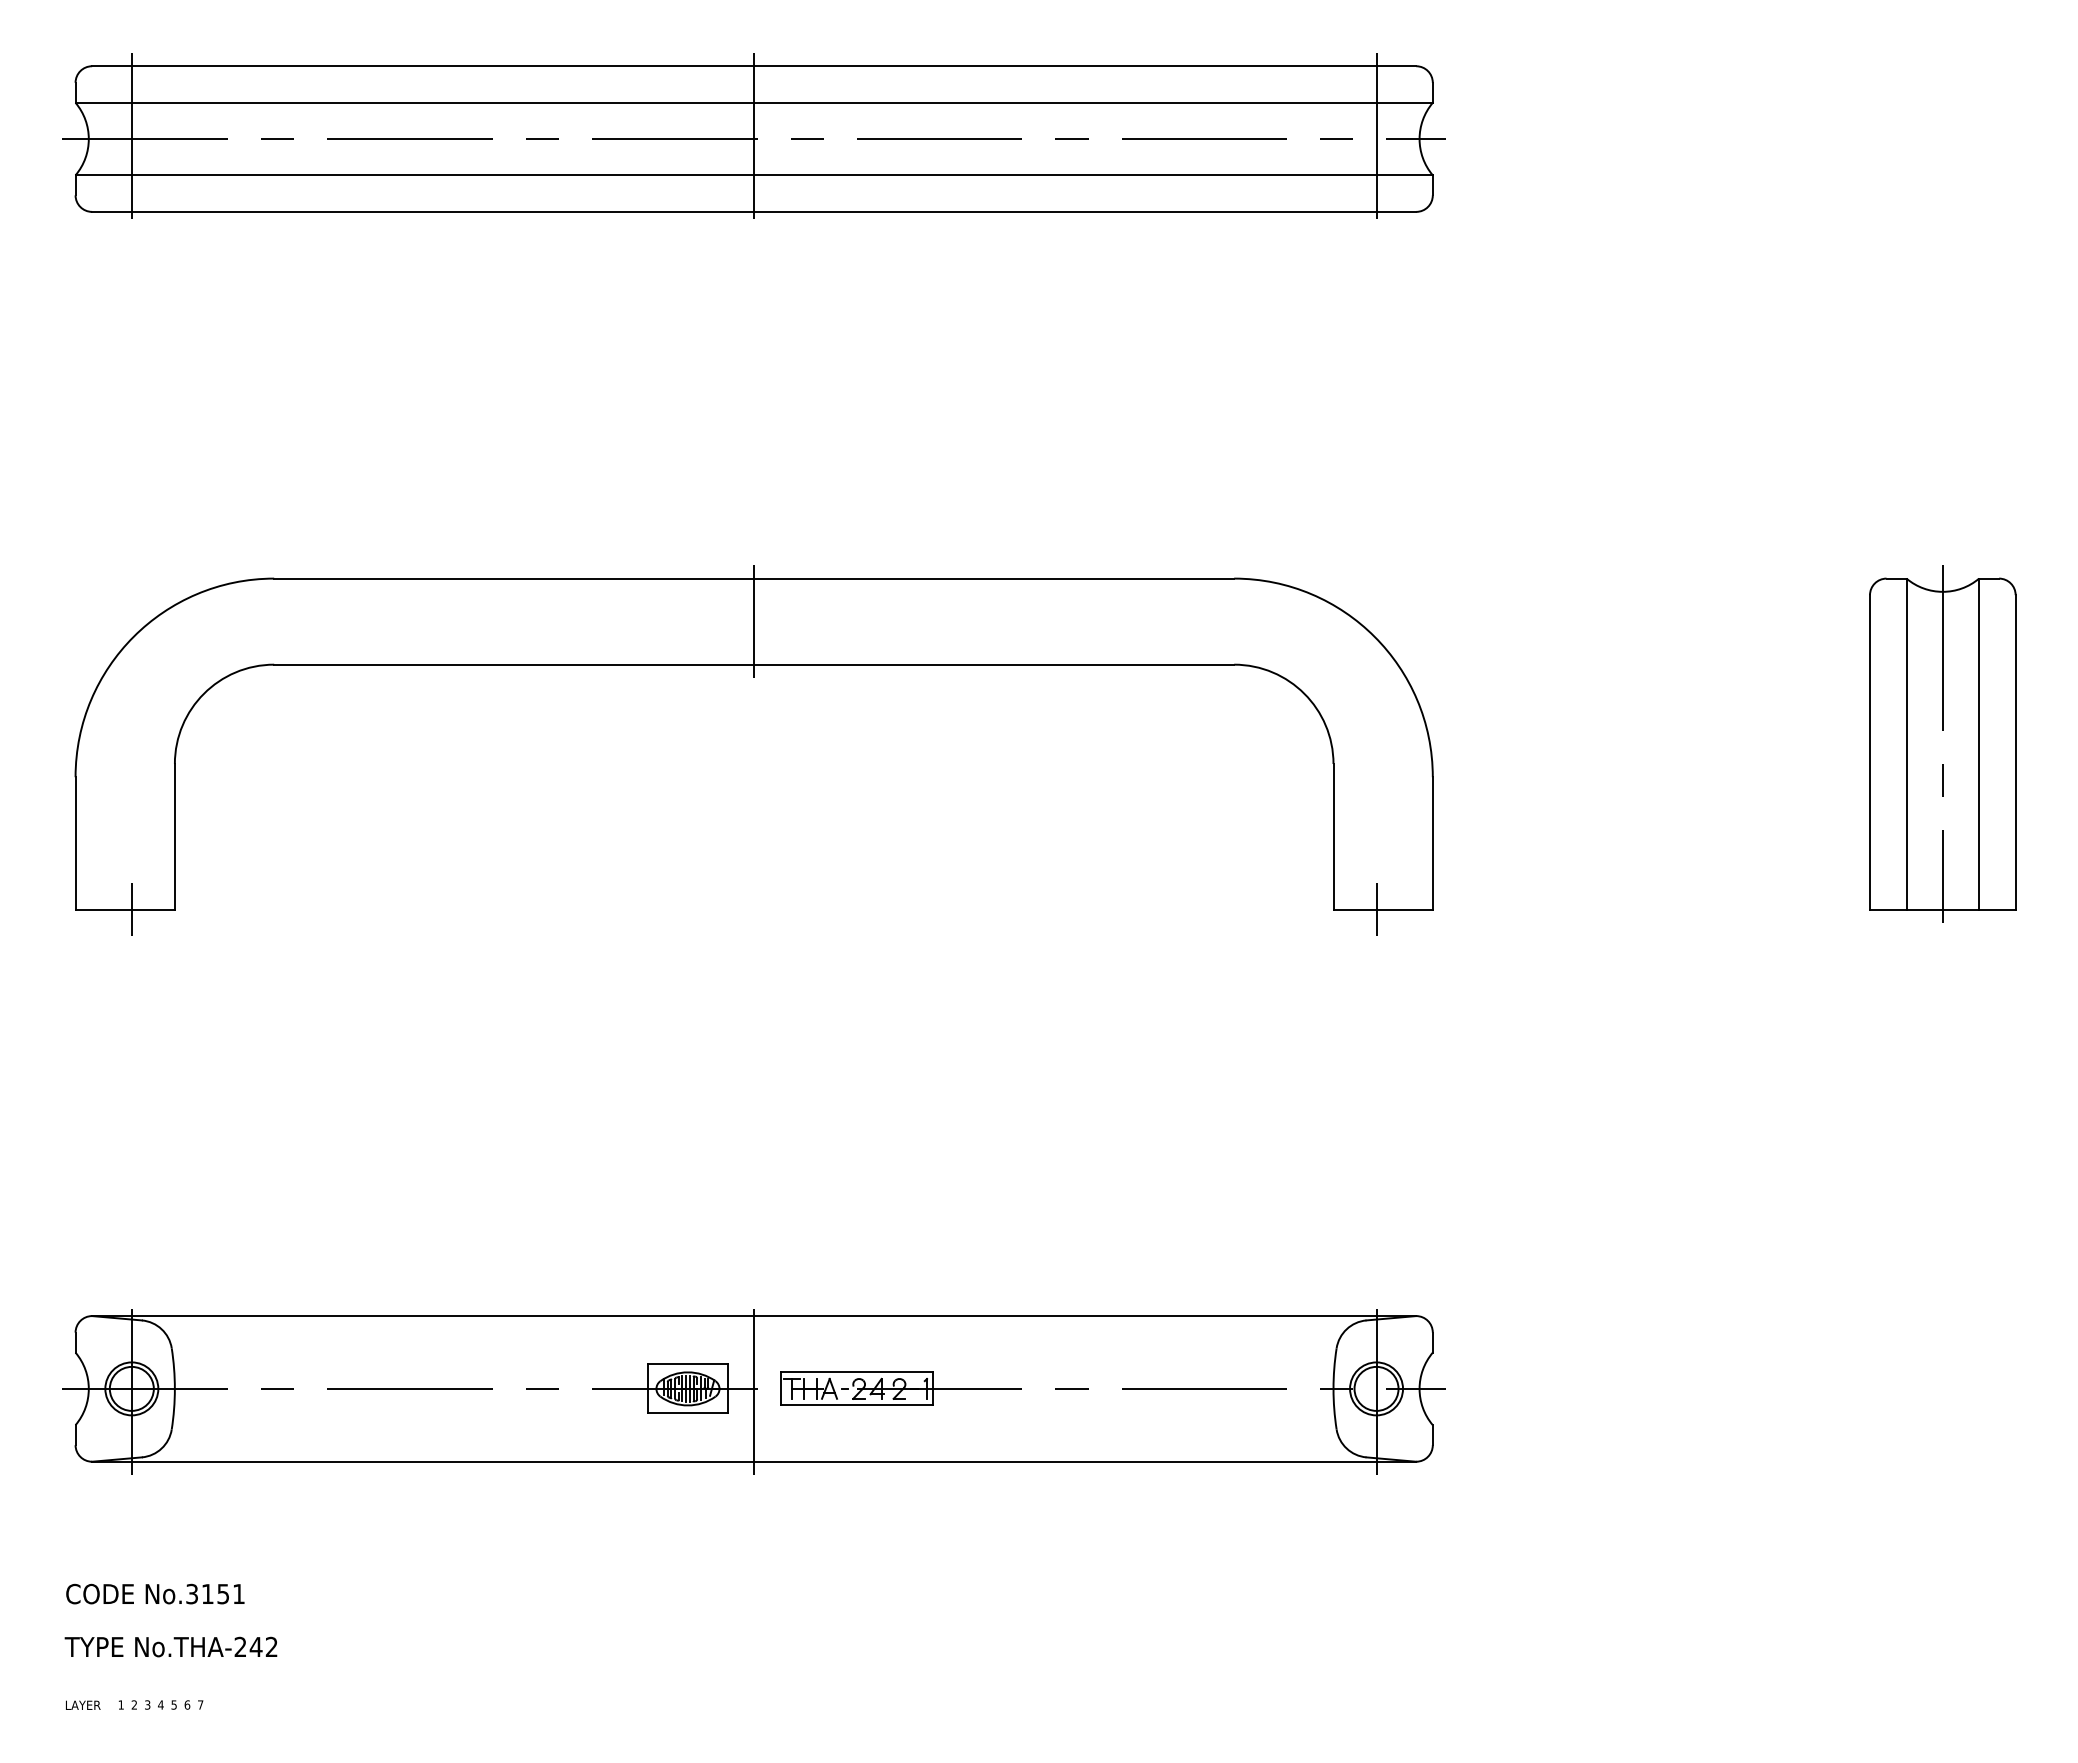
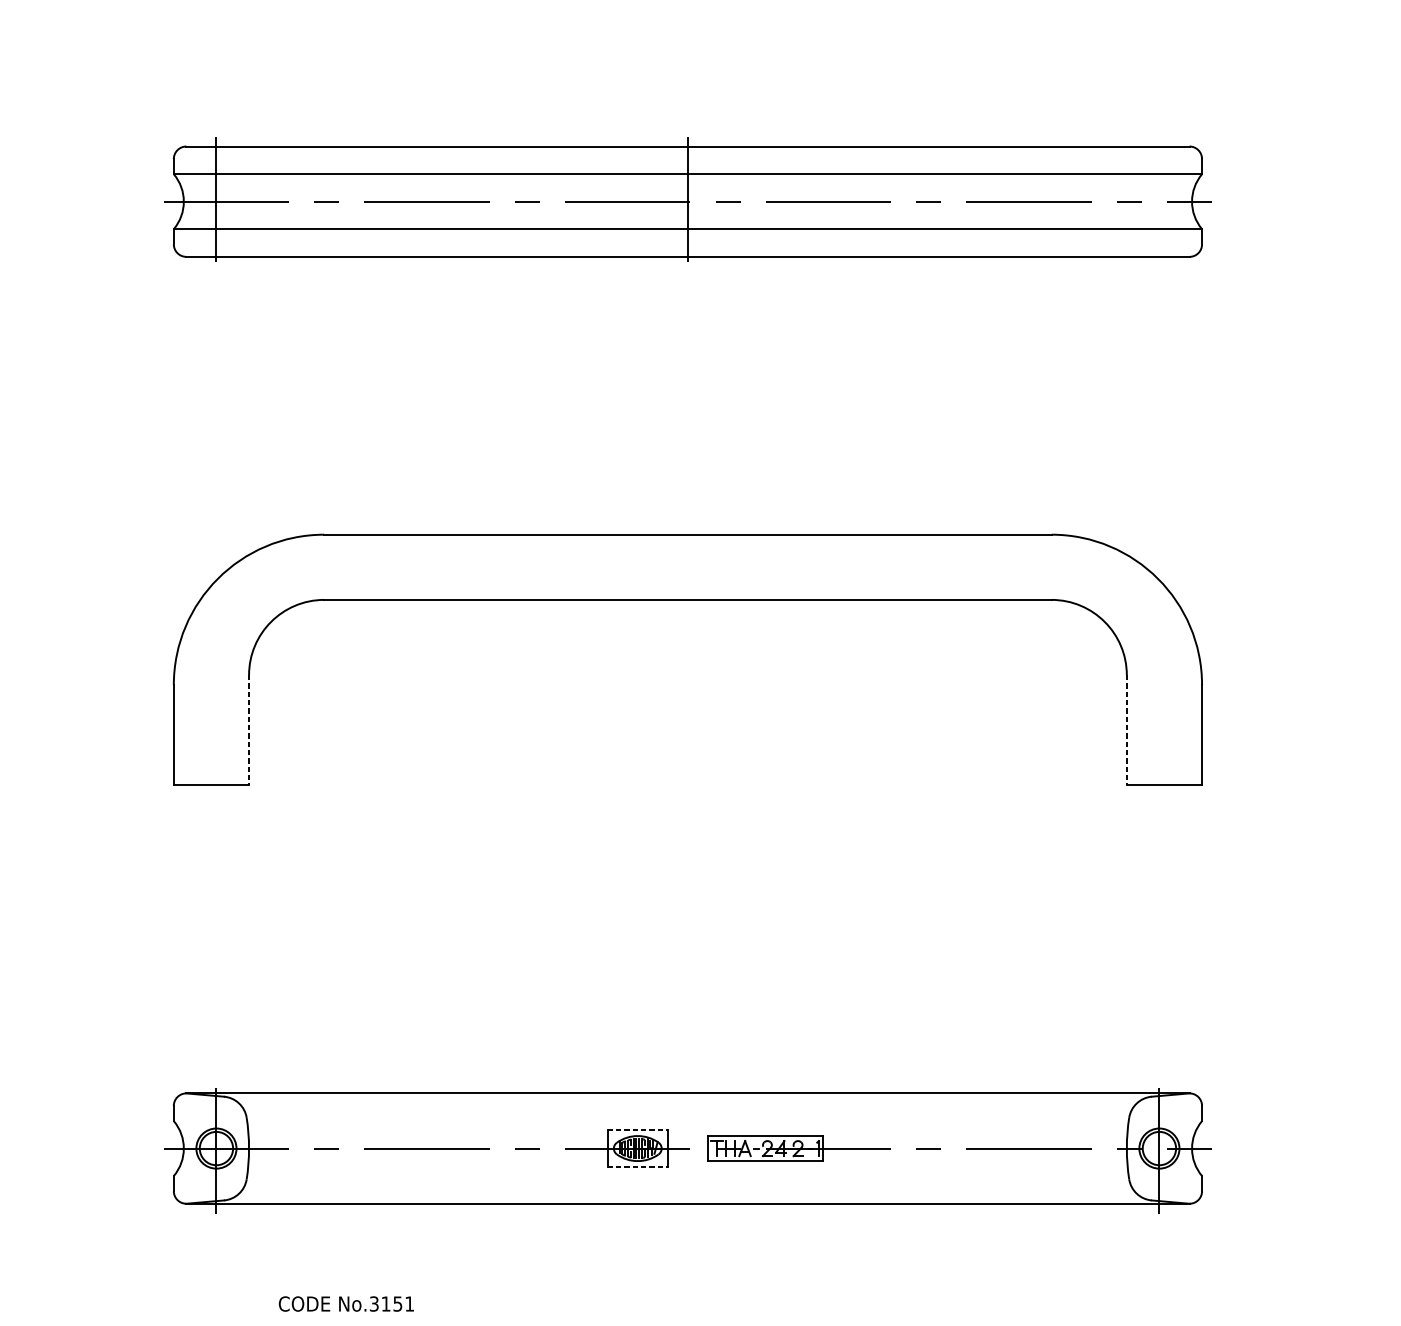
line: (1376, 139) -> (1159, 202), removed
line: (754, 621) -> (688, 567), removed
line: (174, 836) -> (248, 730), solid -> dashed
line: (1333, 836) -> (1126, 730), solid -> dashed
line: (131, 909) -> (216, 785), removed
line: (1376, 909) -> (1159, 785), removed
line: (687, 1364) -> (637, 1130), solid -> dashed
line: (754, 1388) -> (688, 1148), removed
line: (687, 1413) -> (637, 1167), solid -> dashed
text: (155, 1593) -> (346, 1303), moved

